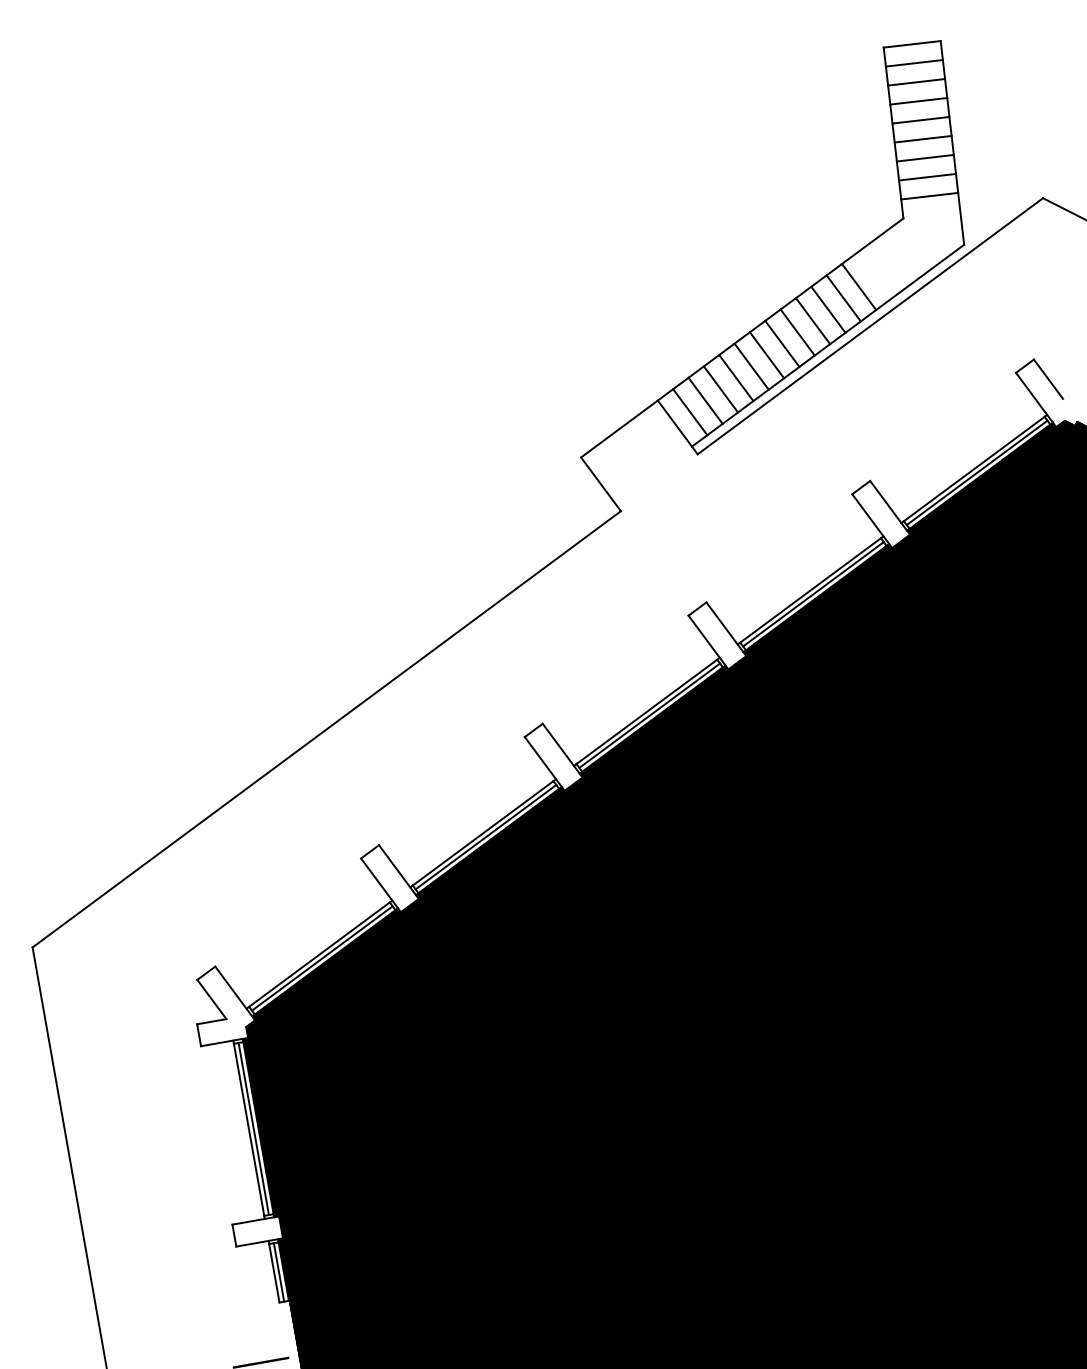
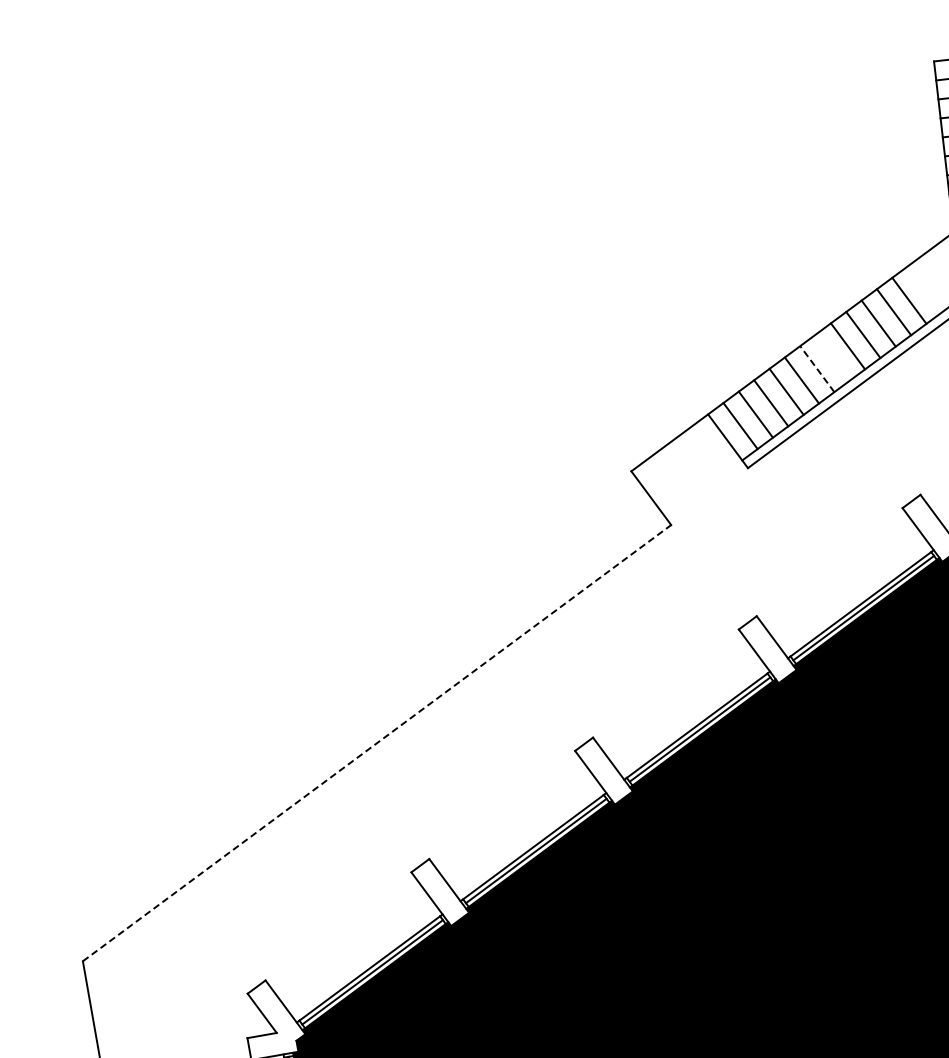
line: (782, 343) -> (832, 357), removed
line: (767, 355) -> (817, 369), solid -> dashed
line: (327, 729) -> (377, 743), solid -> dashed

